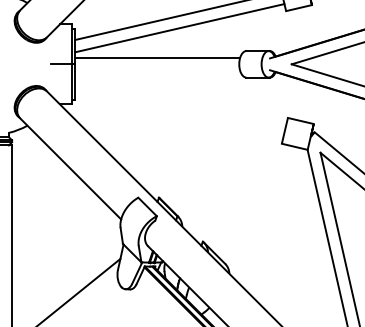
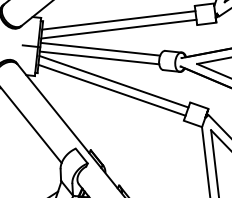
line: (157, 70) -> (99, 58), added
line: (180, 100) -> (113, 81), added
line: (179, 112) -> (112, 90), added

